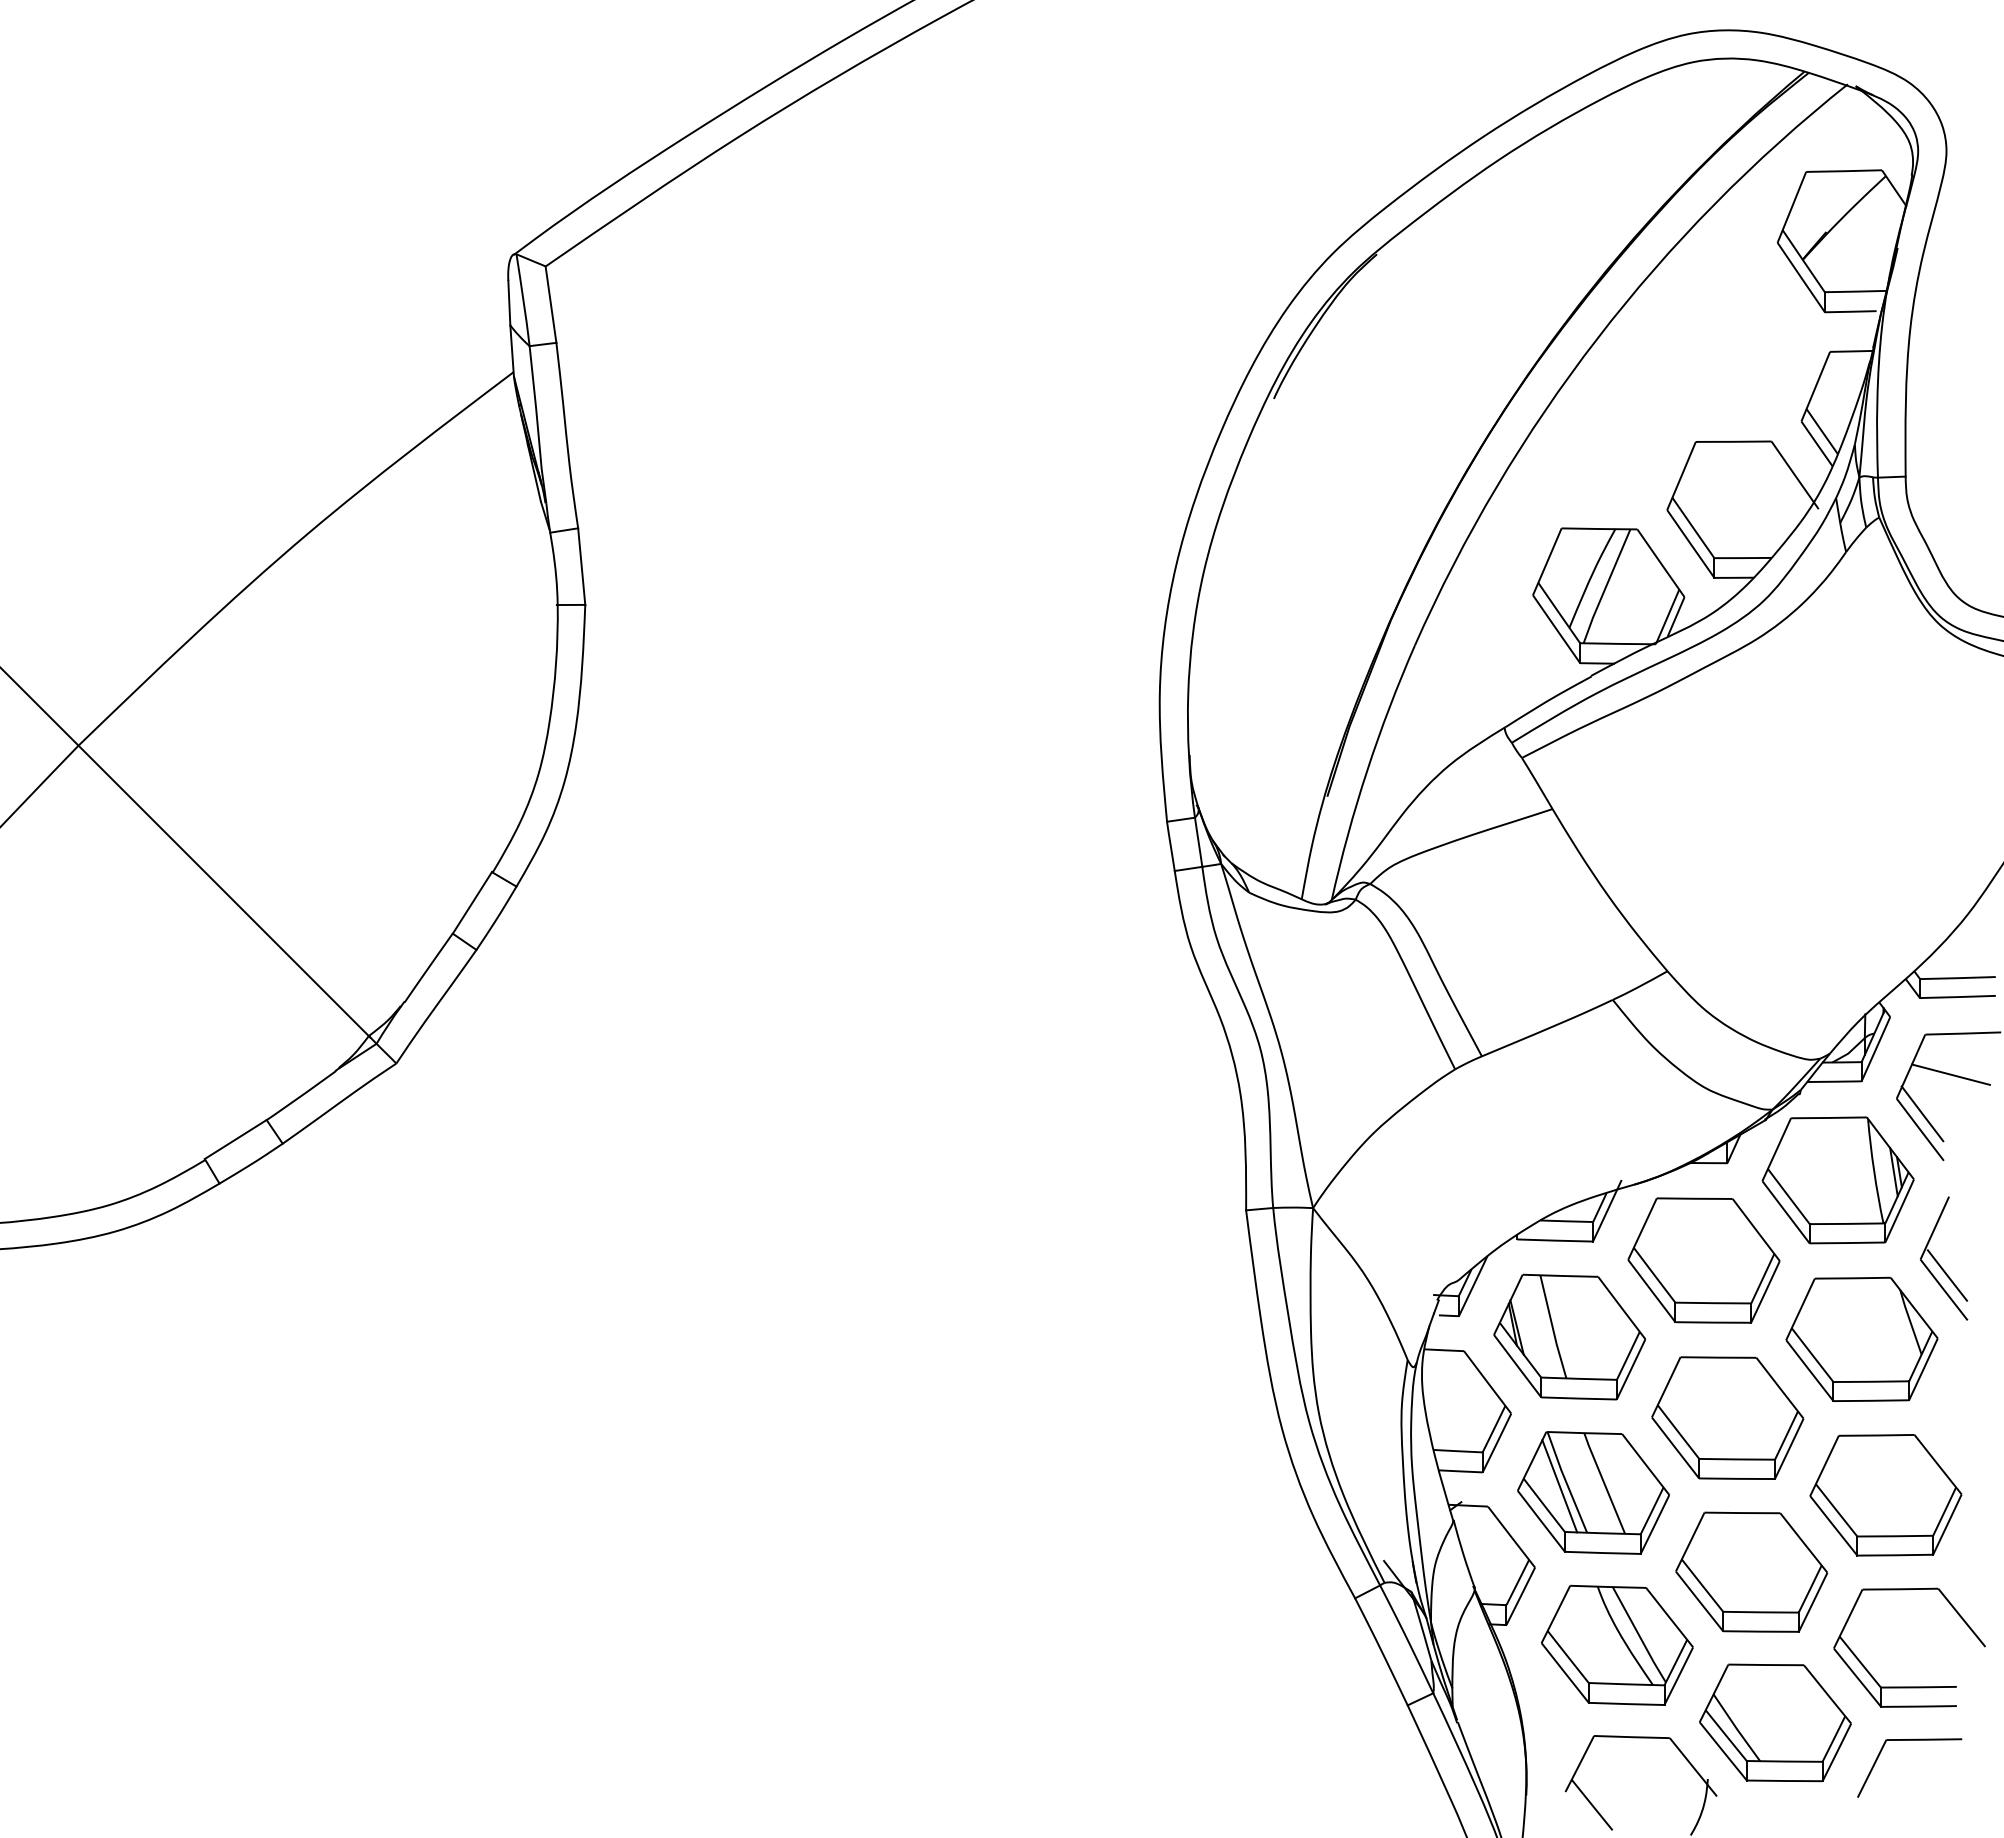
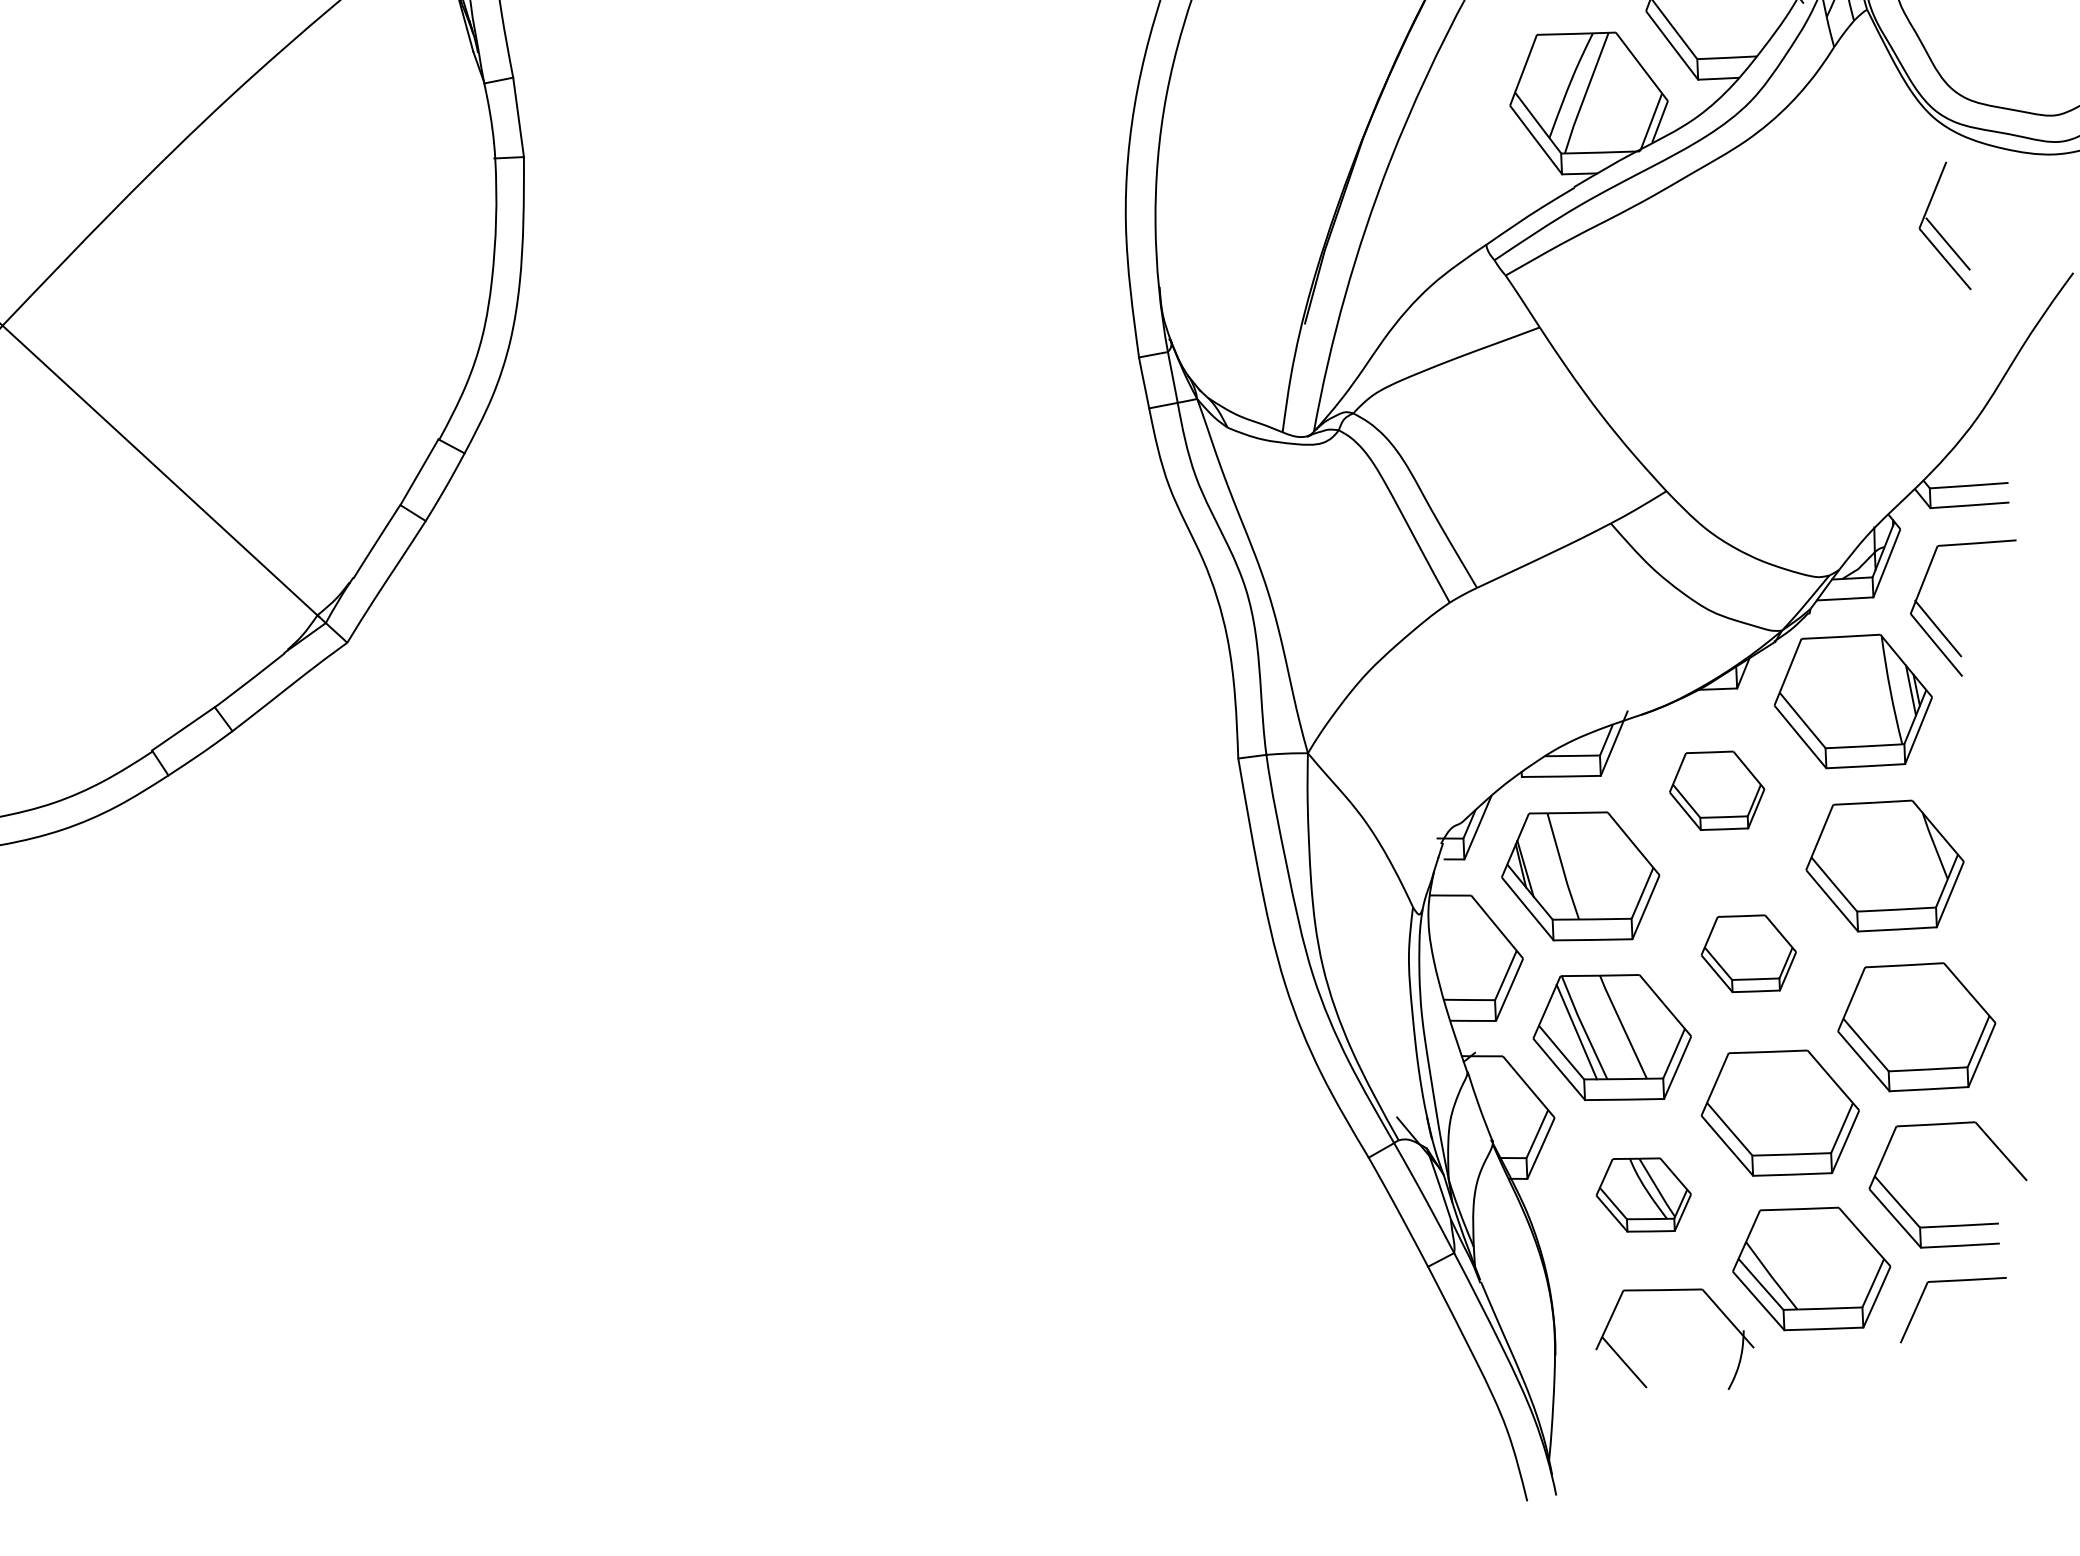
line: (1950, 1074) -> (1965, 586), removed
part: (1703, 1260) -> (1716, 790), size x0.6
part: (1939, 1263) -> (1939, 231), moved
part: (1727, 1417) -> (1748, 953), size x0.6
part: (1617, 1644) -> (1643, 1194), size x0.6

